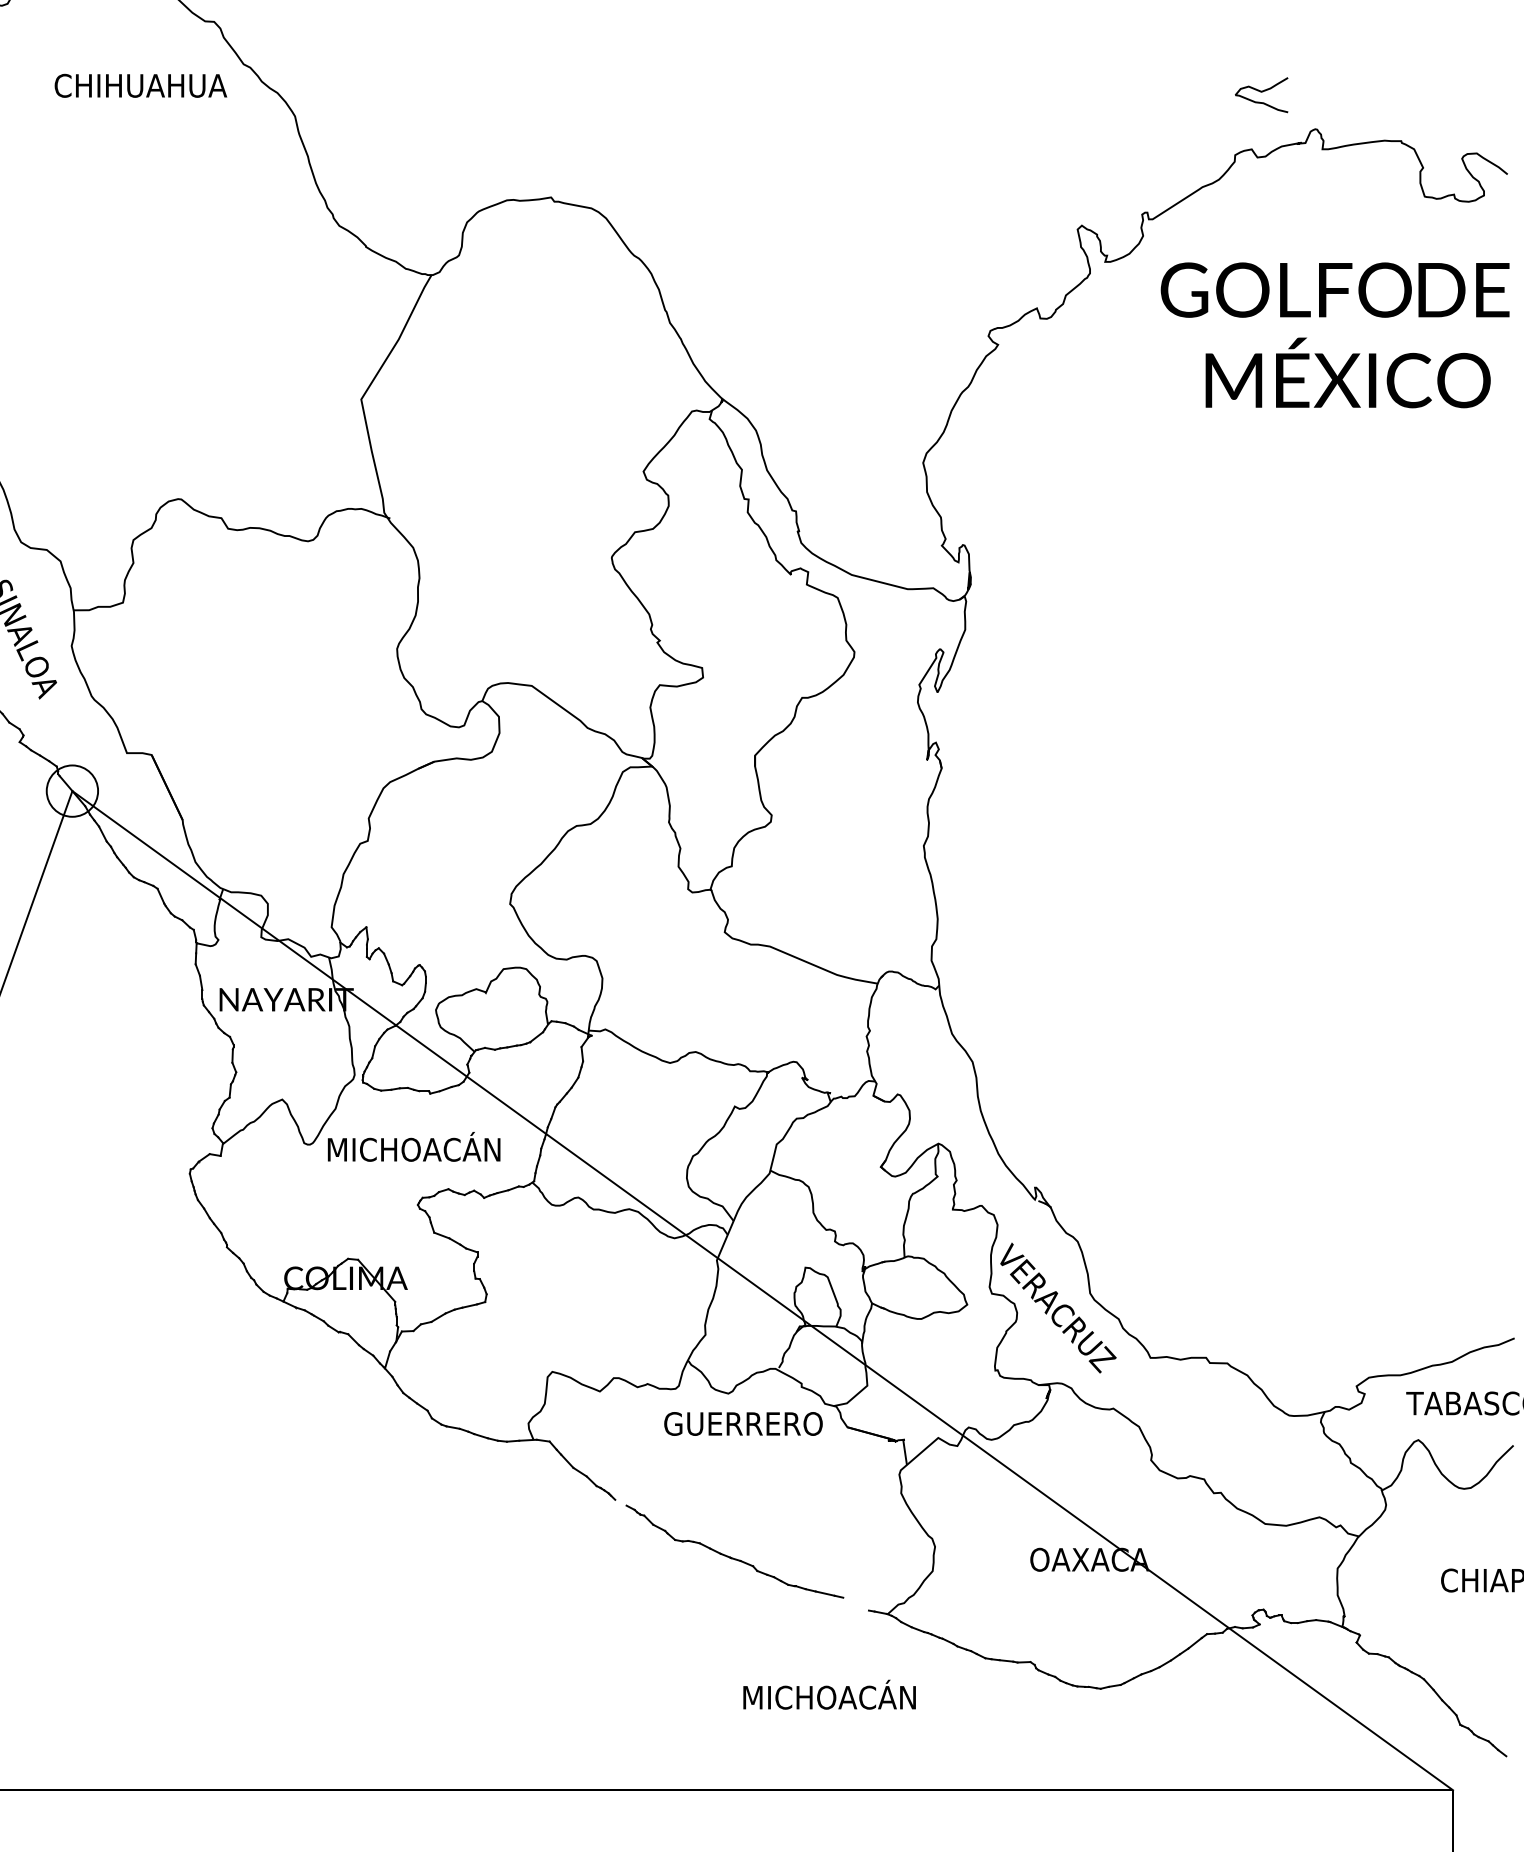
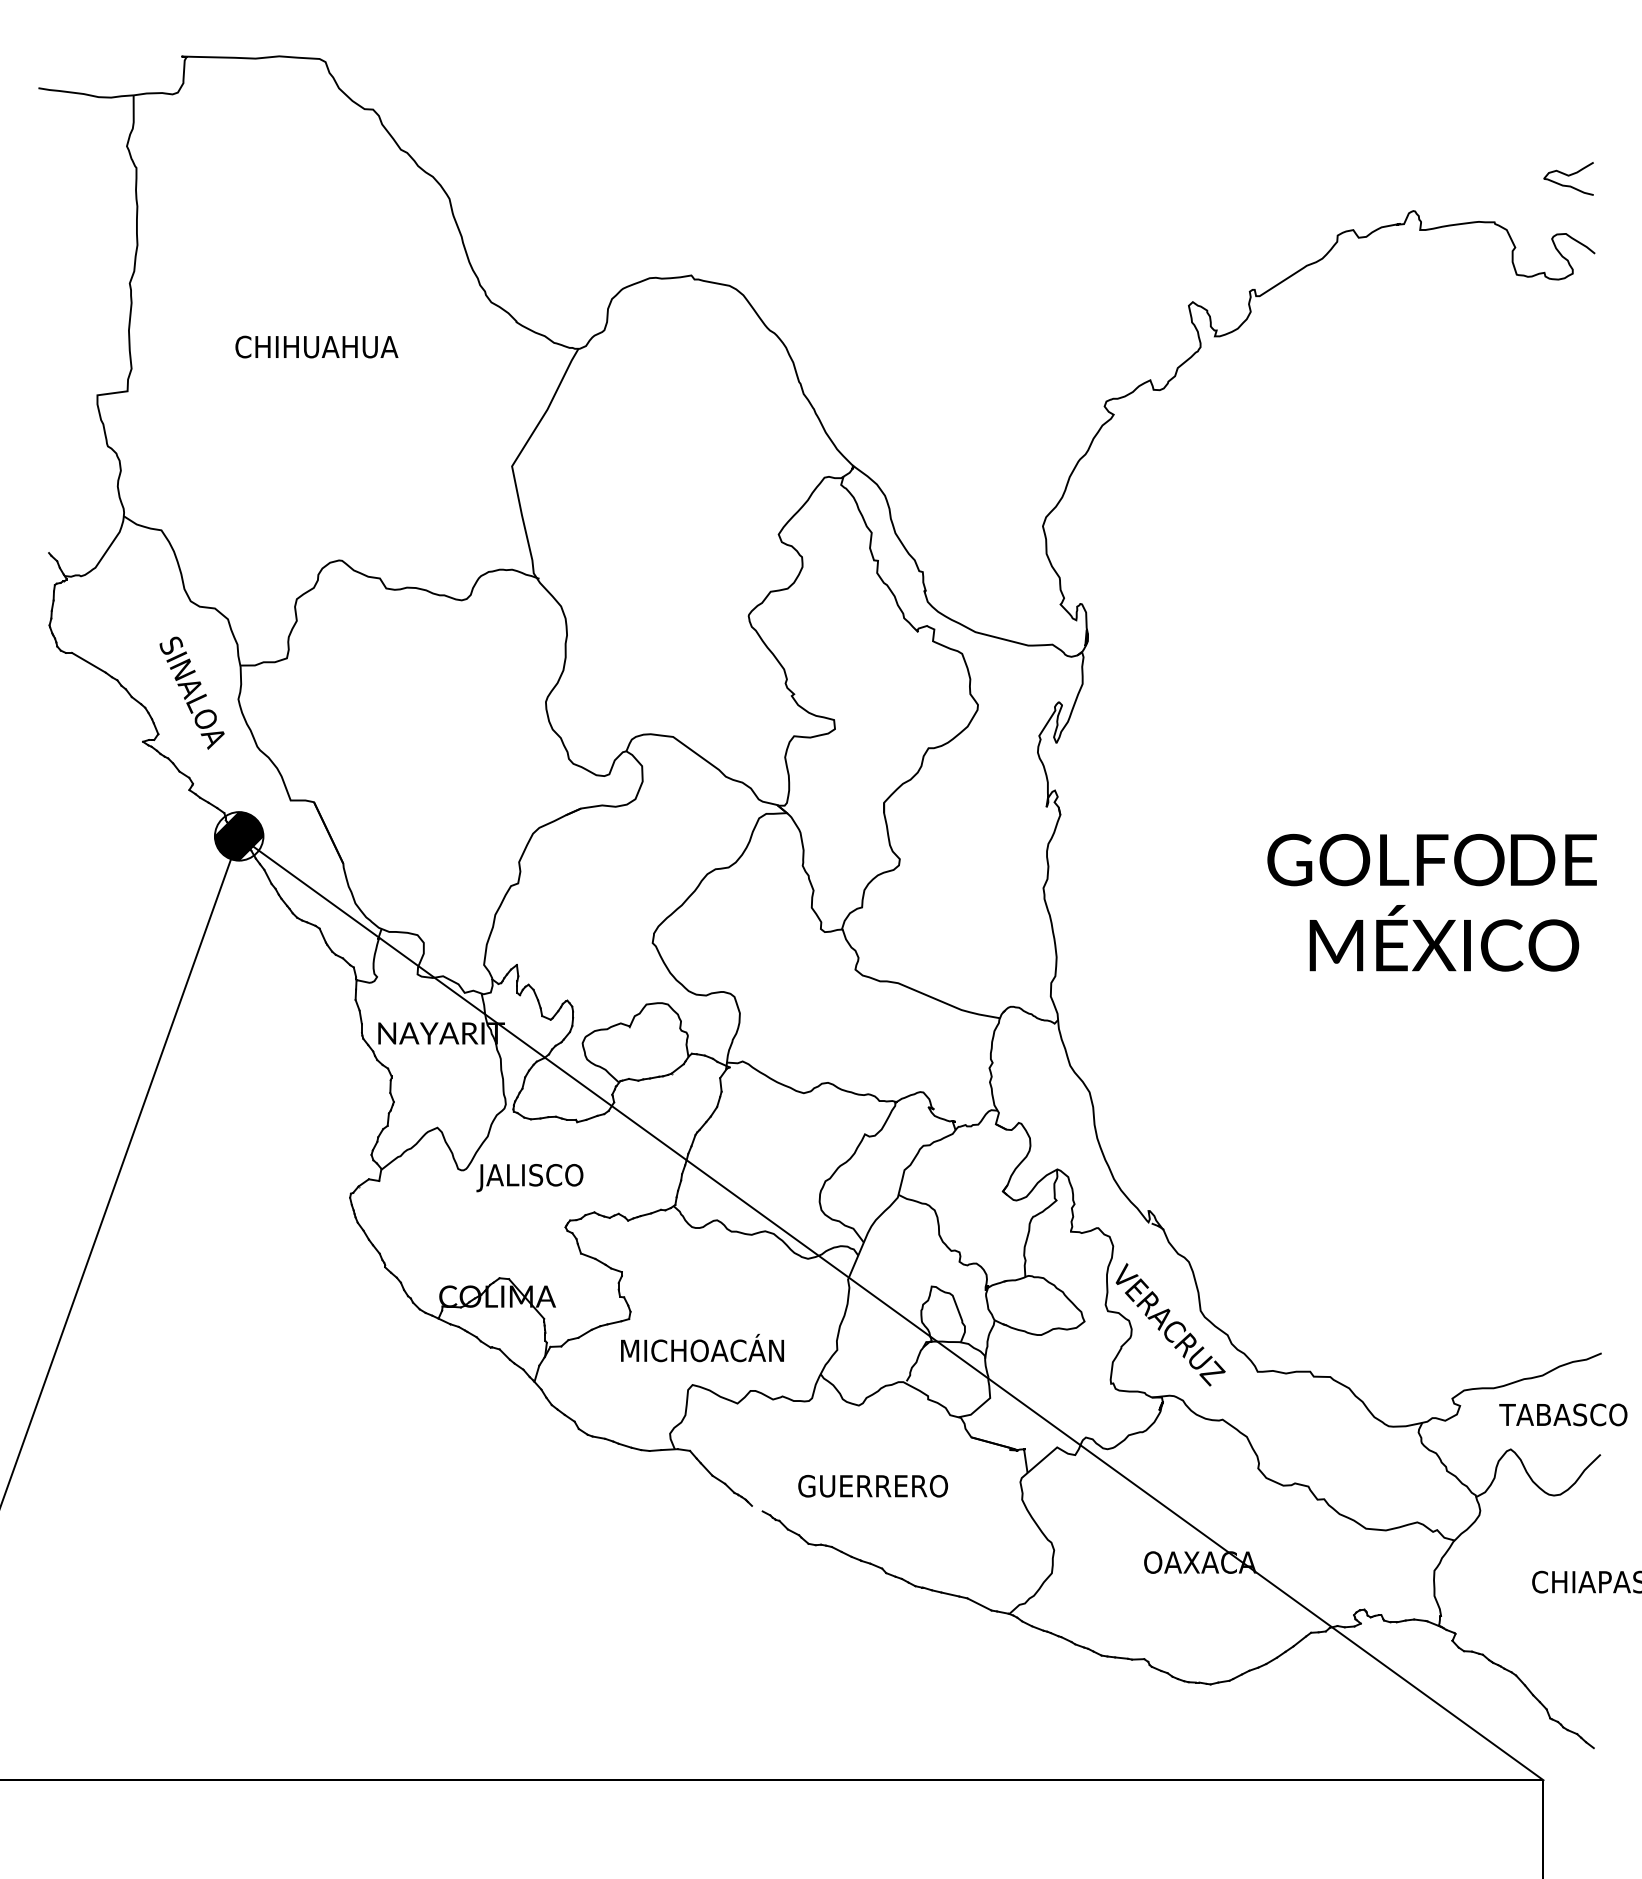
text: (140, 85) -> (316, 346), moved
curve: (1261, 92) -> (1568, 176), moved
text: (1334, 335) -> (1431, 902), moved
hatch: (71, 791) -> (238, 836), added
text: (411, 1150) -> (559, 1175), MICHOACÁN -> JALISCO
text: (743, 1424) -> (873, 1486), moved
line: (856, 1604) -> (979, 1604), added
text: (829, 1695) -> (702, 1348), moved

